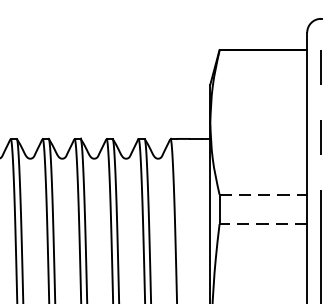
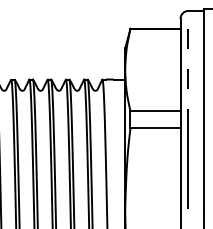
line: (263, 194) -> (155, 111), dashed -> solid
line: (263, 224) -> (155, 128), dashed -> solid

